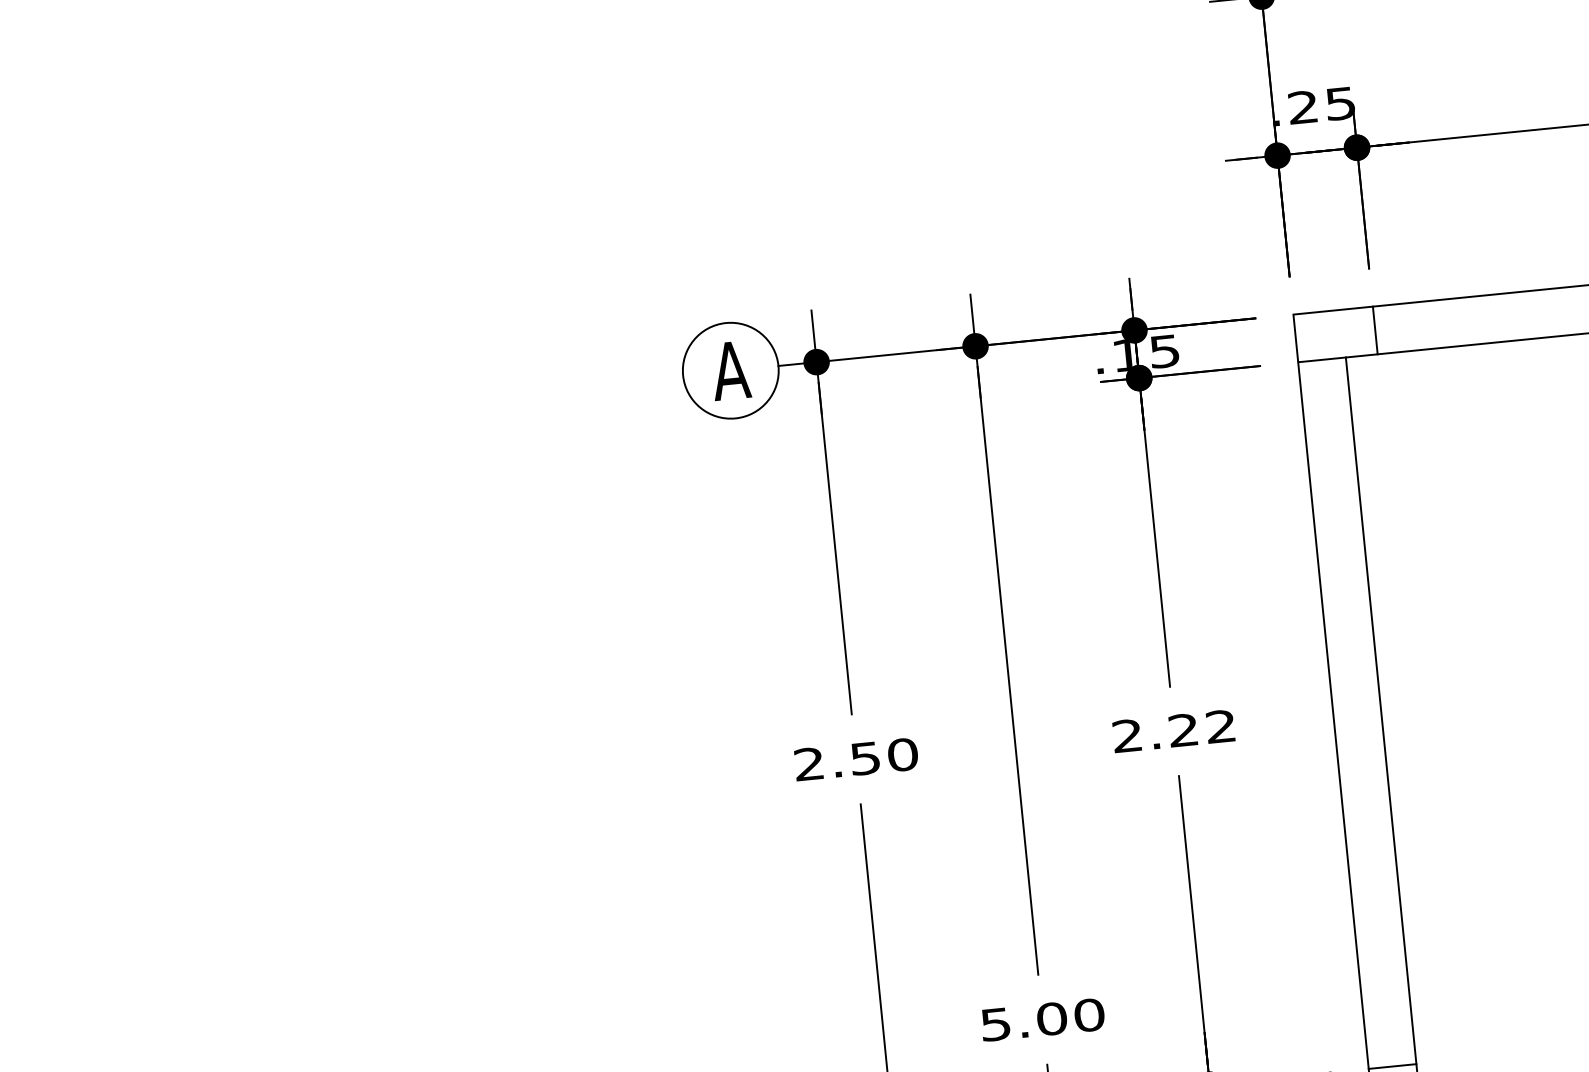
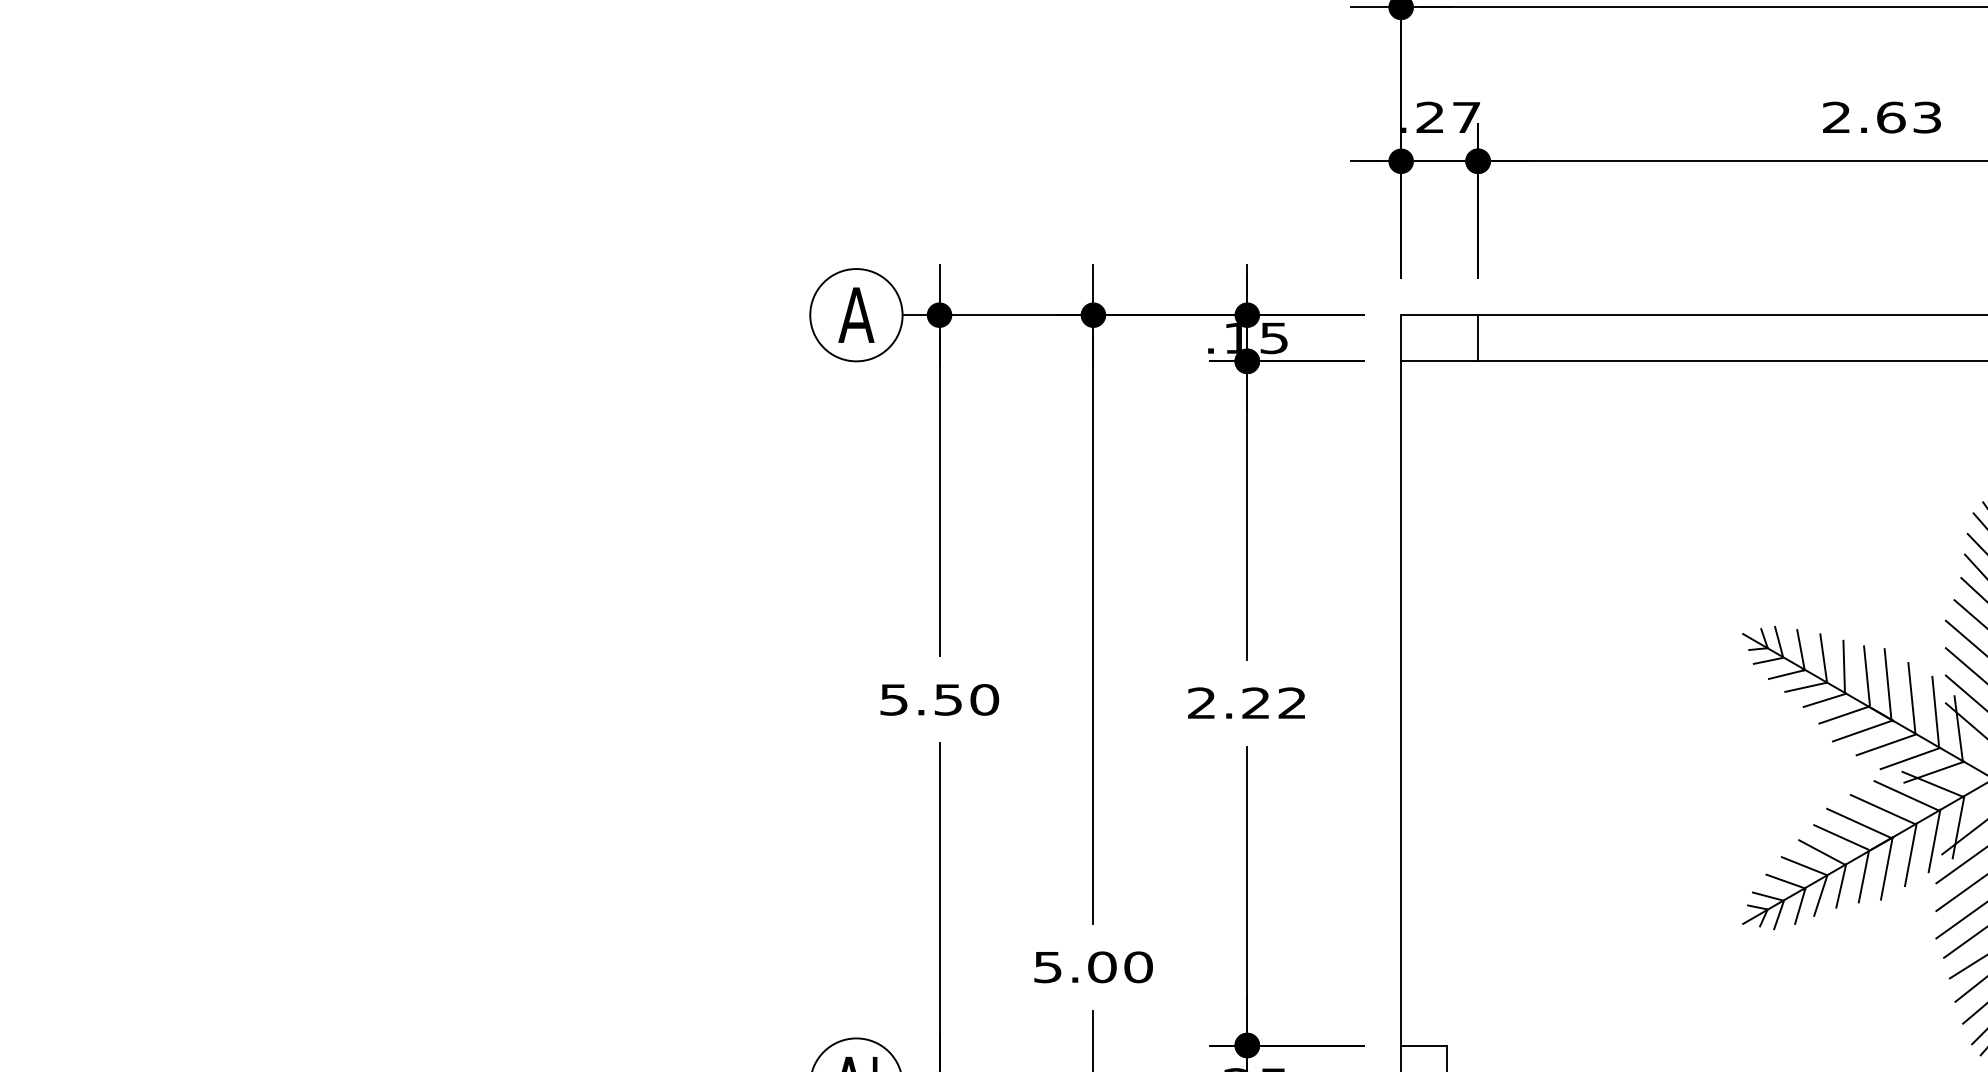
text: (1340, 103) -> (1466, 117), .25 -> .27
line: (1381, 710) -> (1447, 703), removed
text: (808, 763) -> (893, 699), 2.50 -> 5.50

